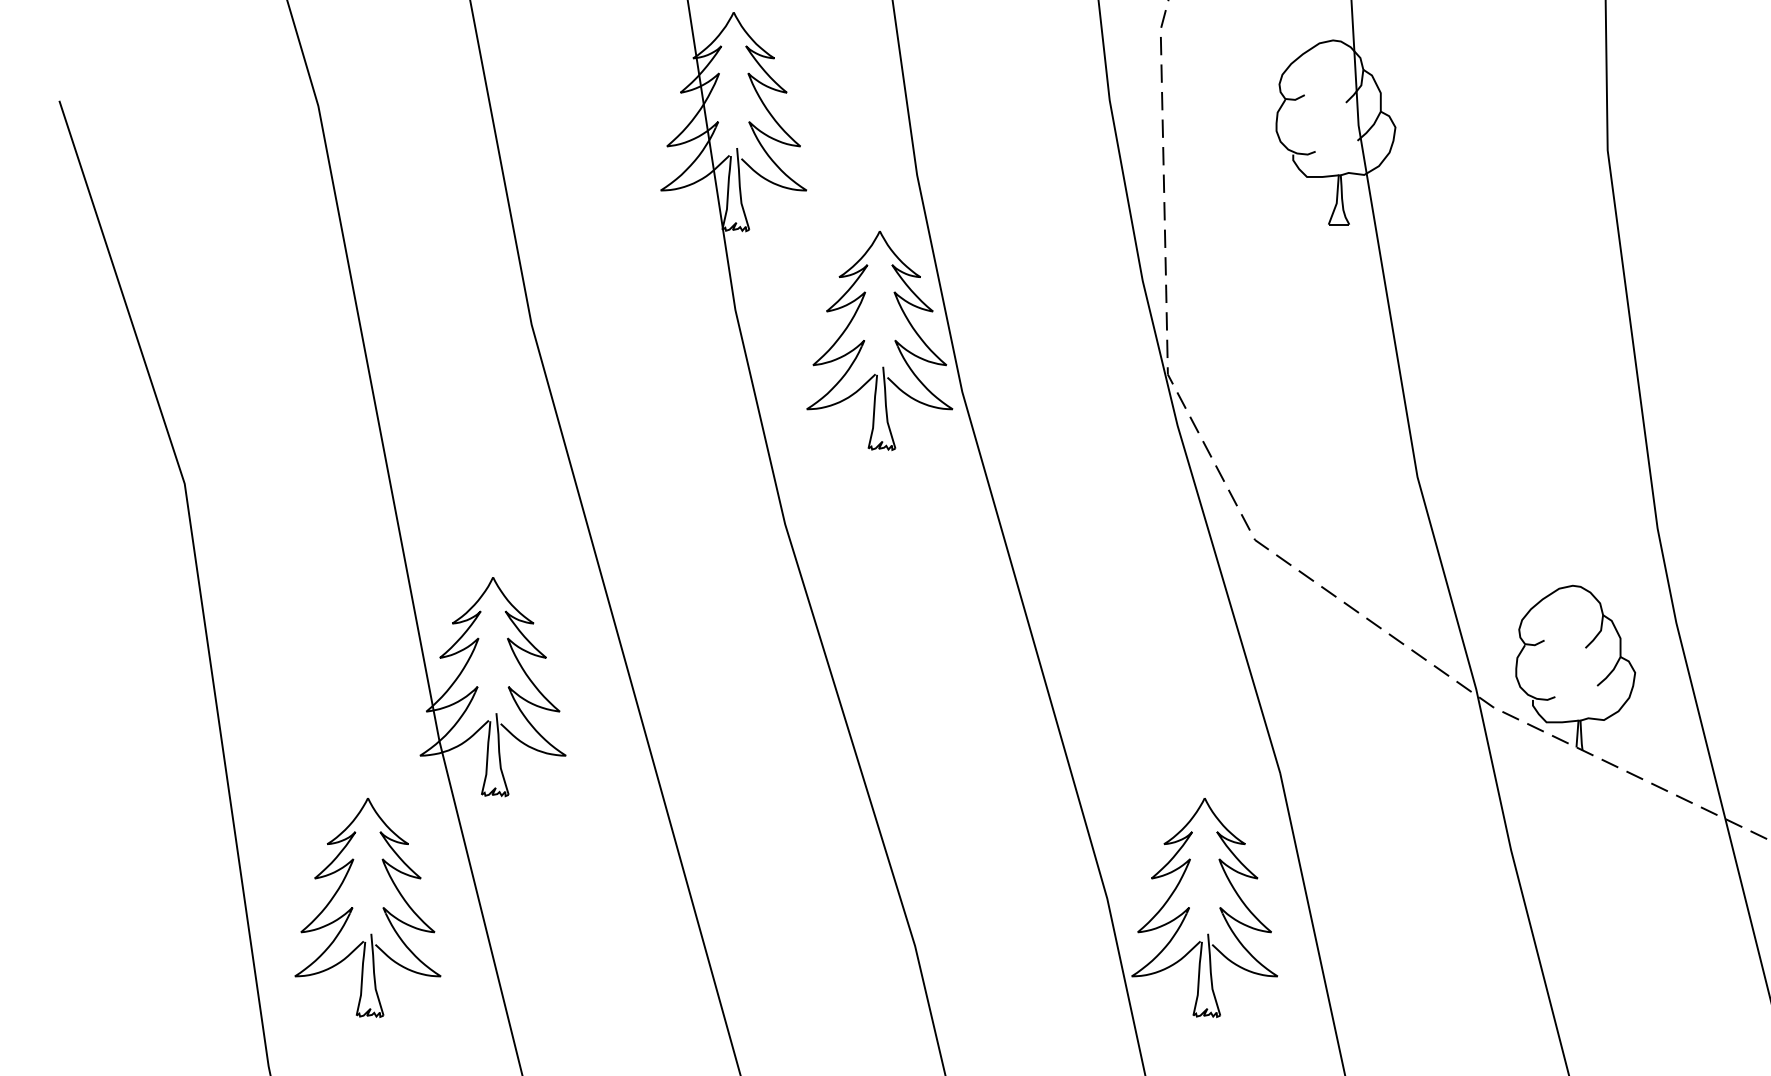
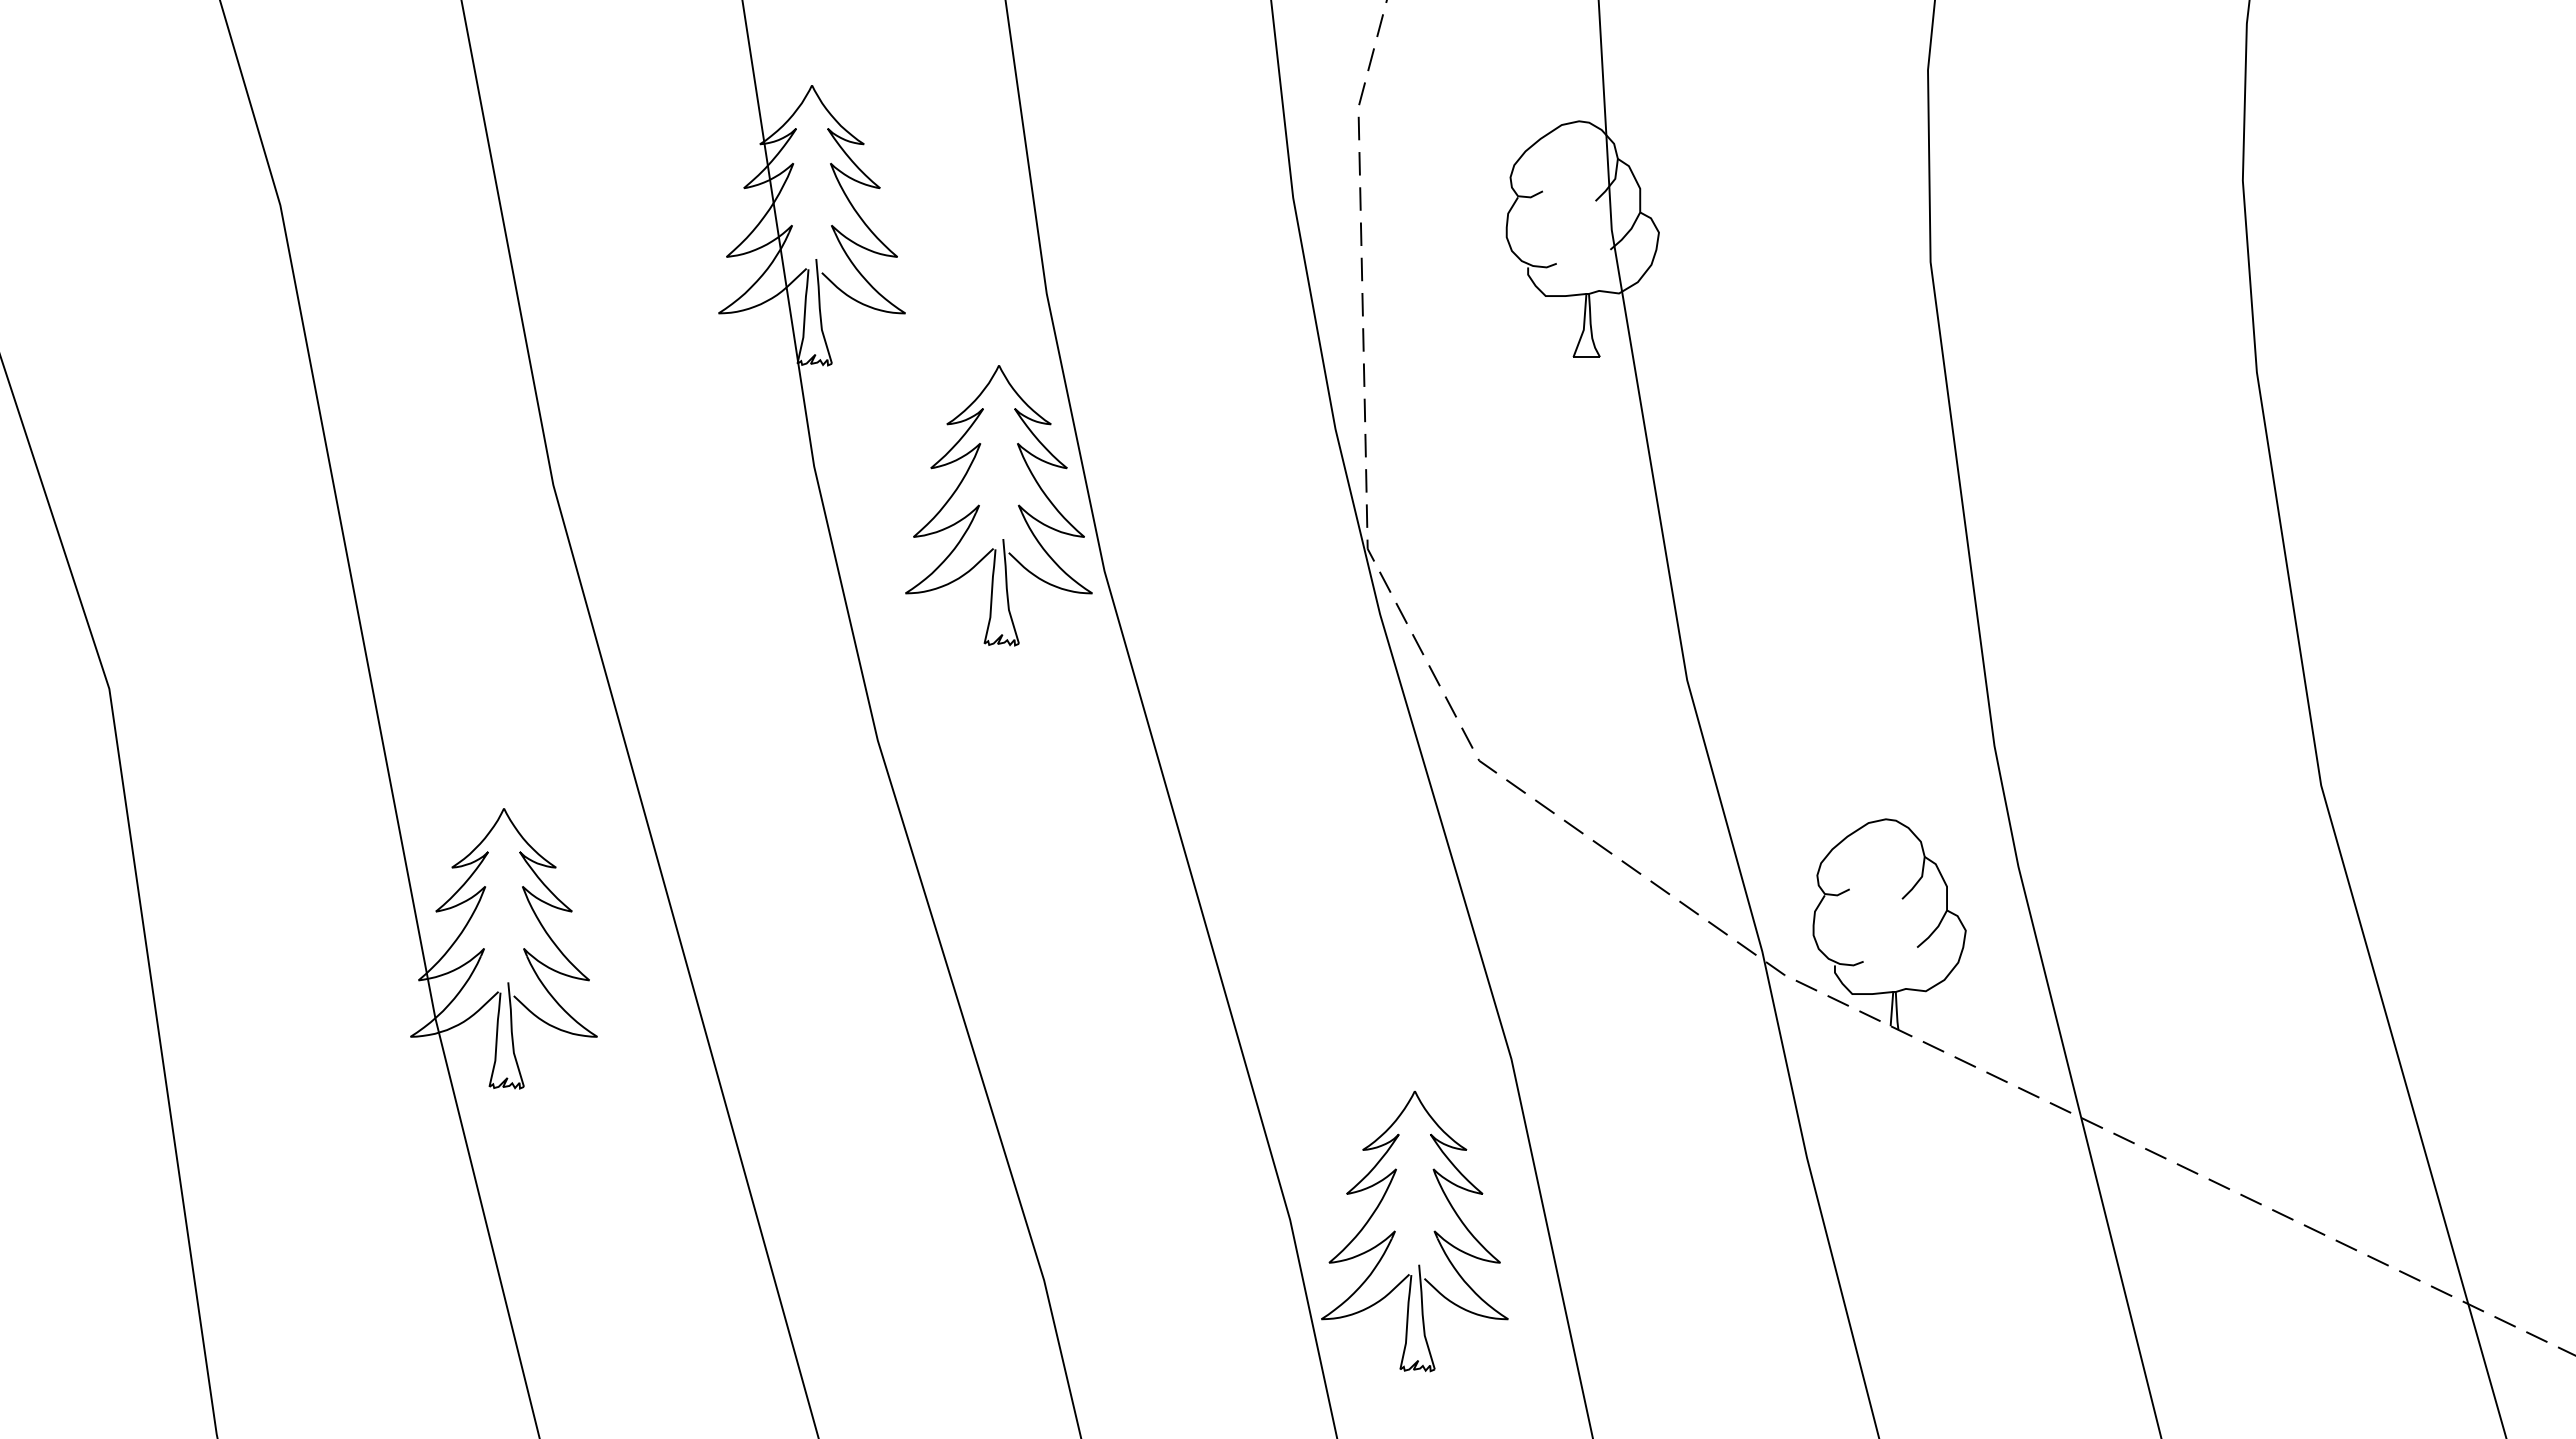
part: (352, 907) -> (324, 1231), removed

